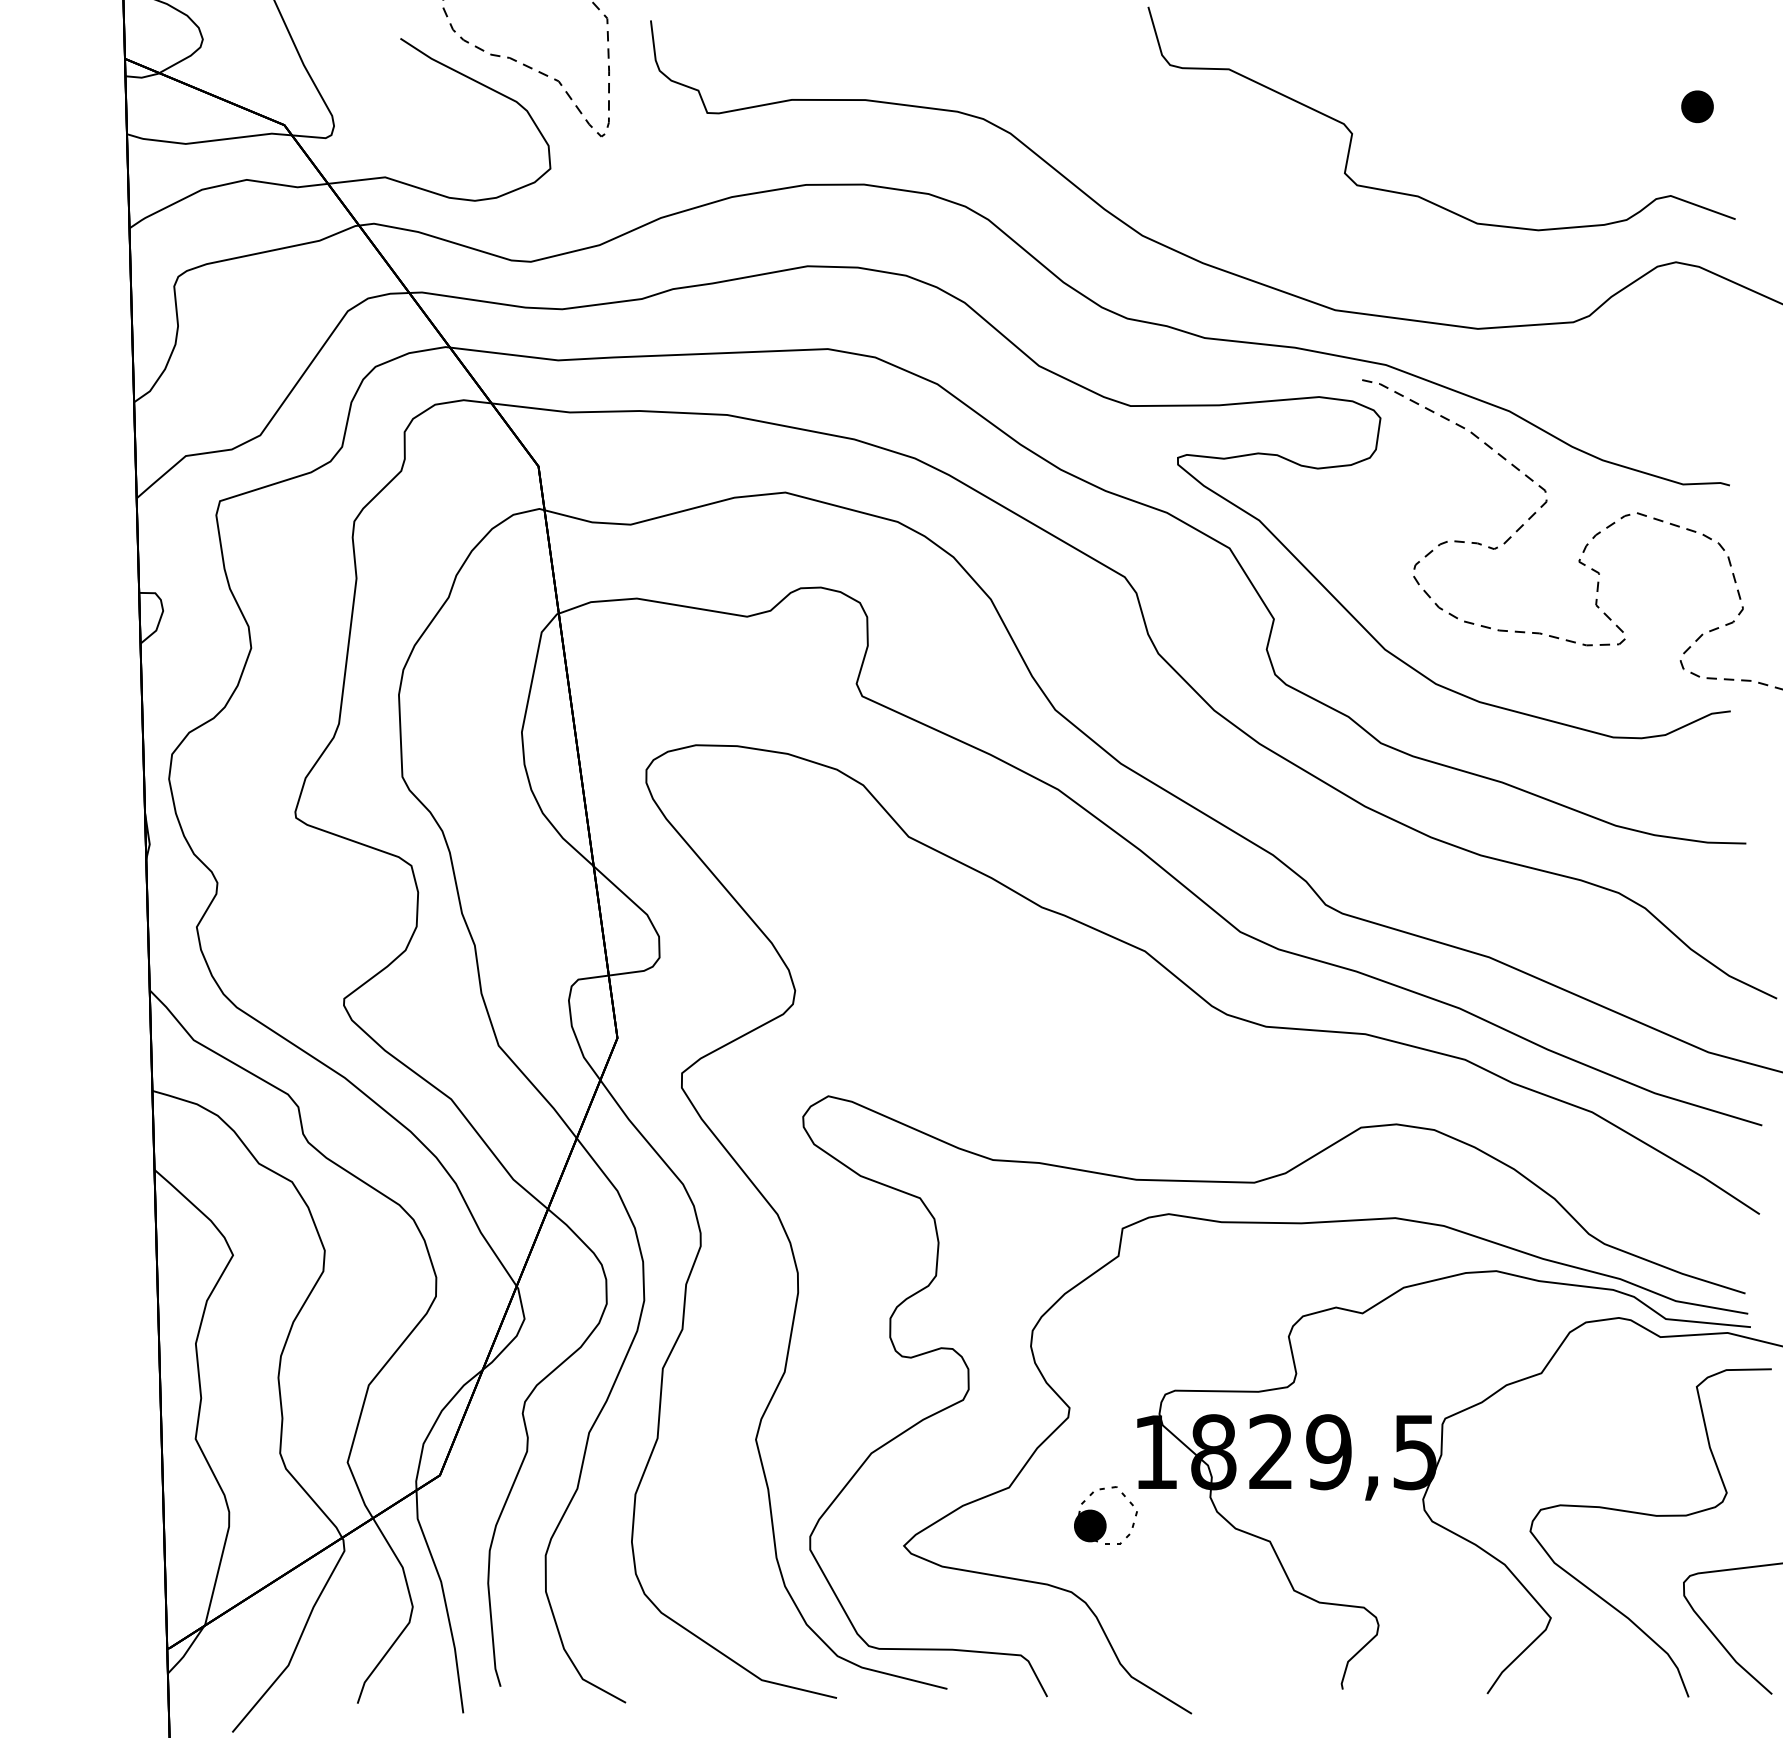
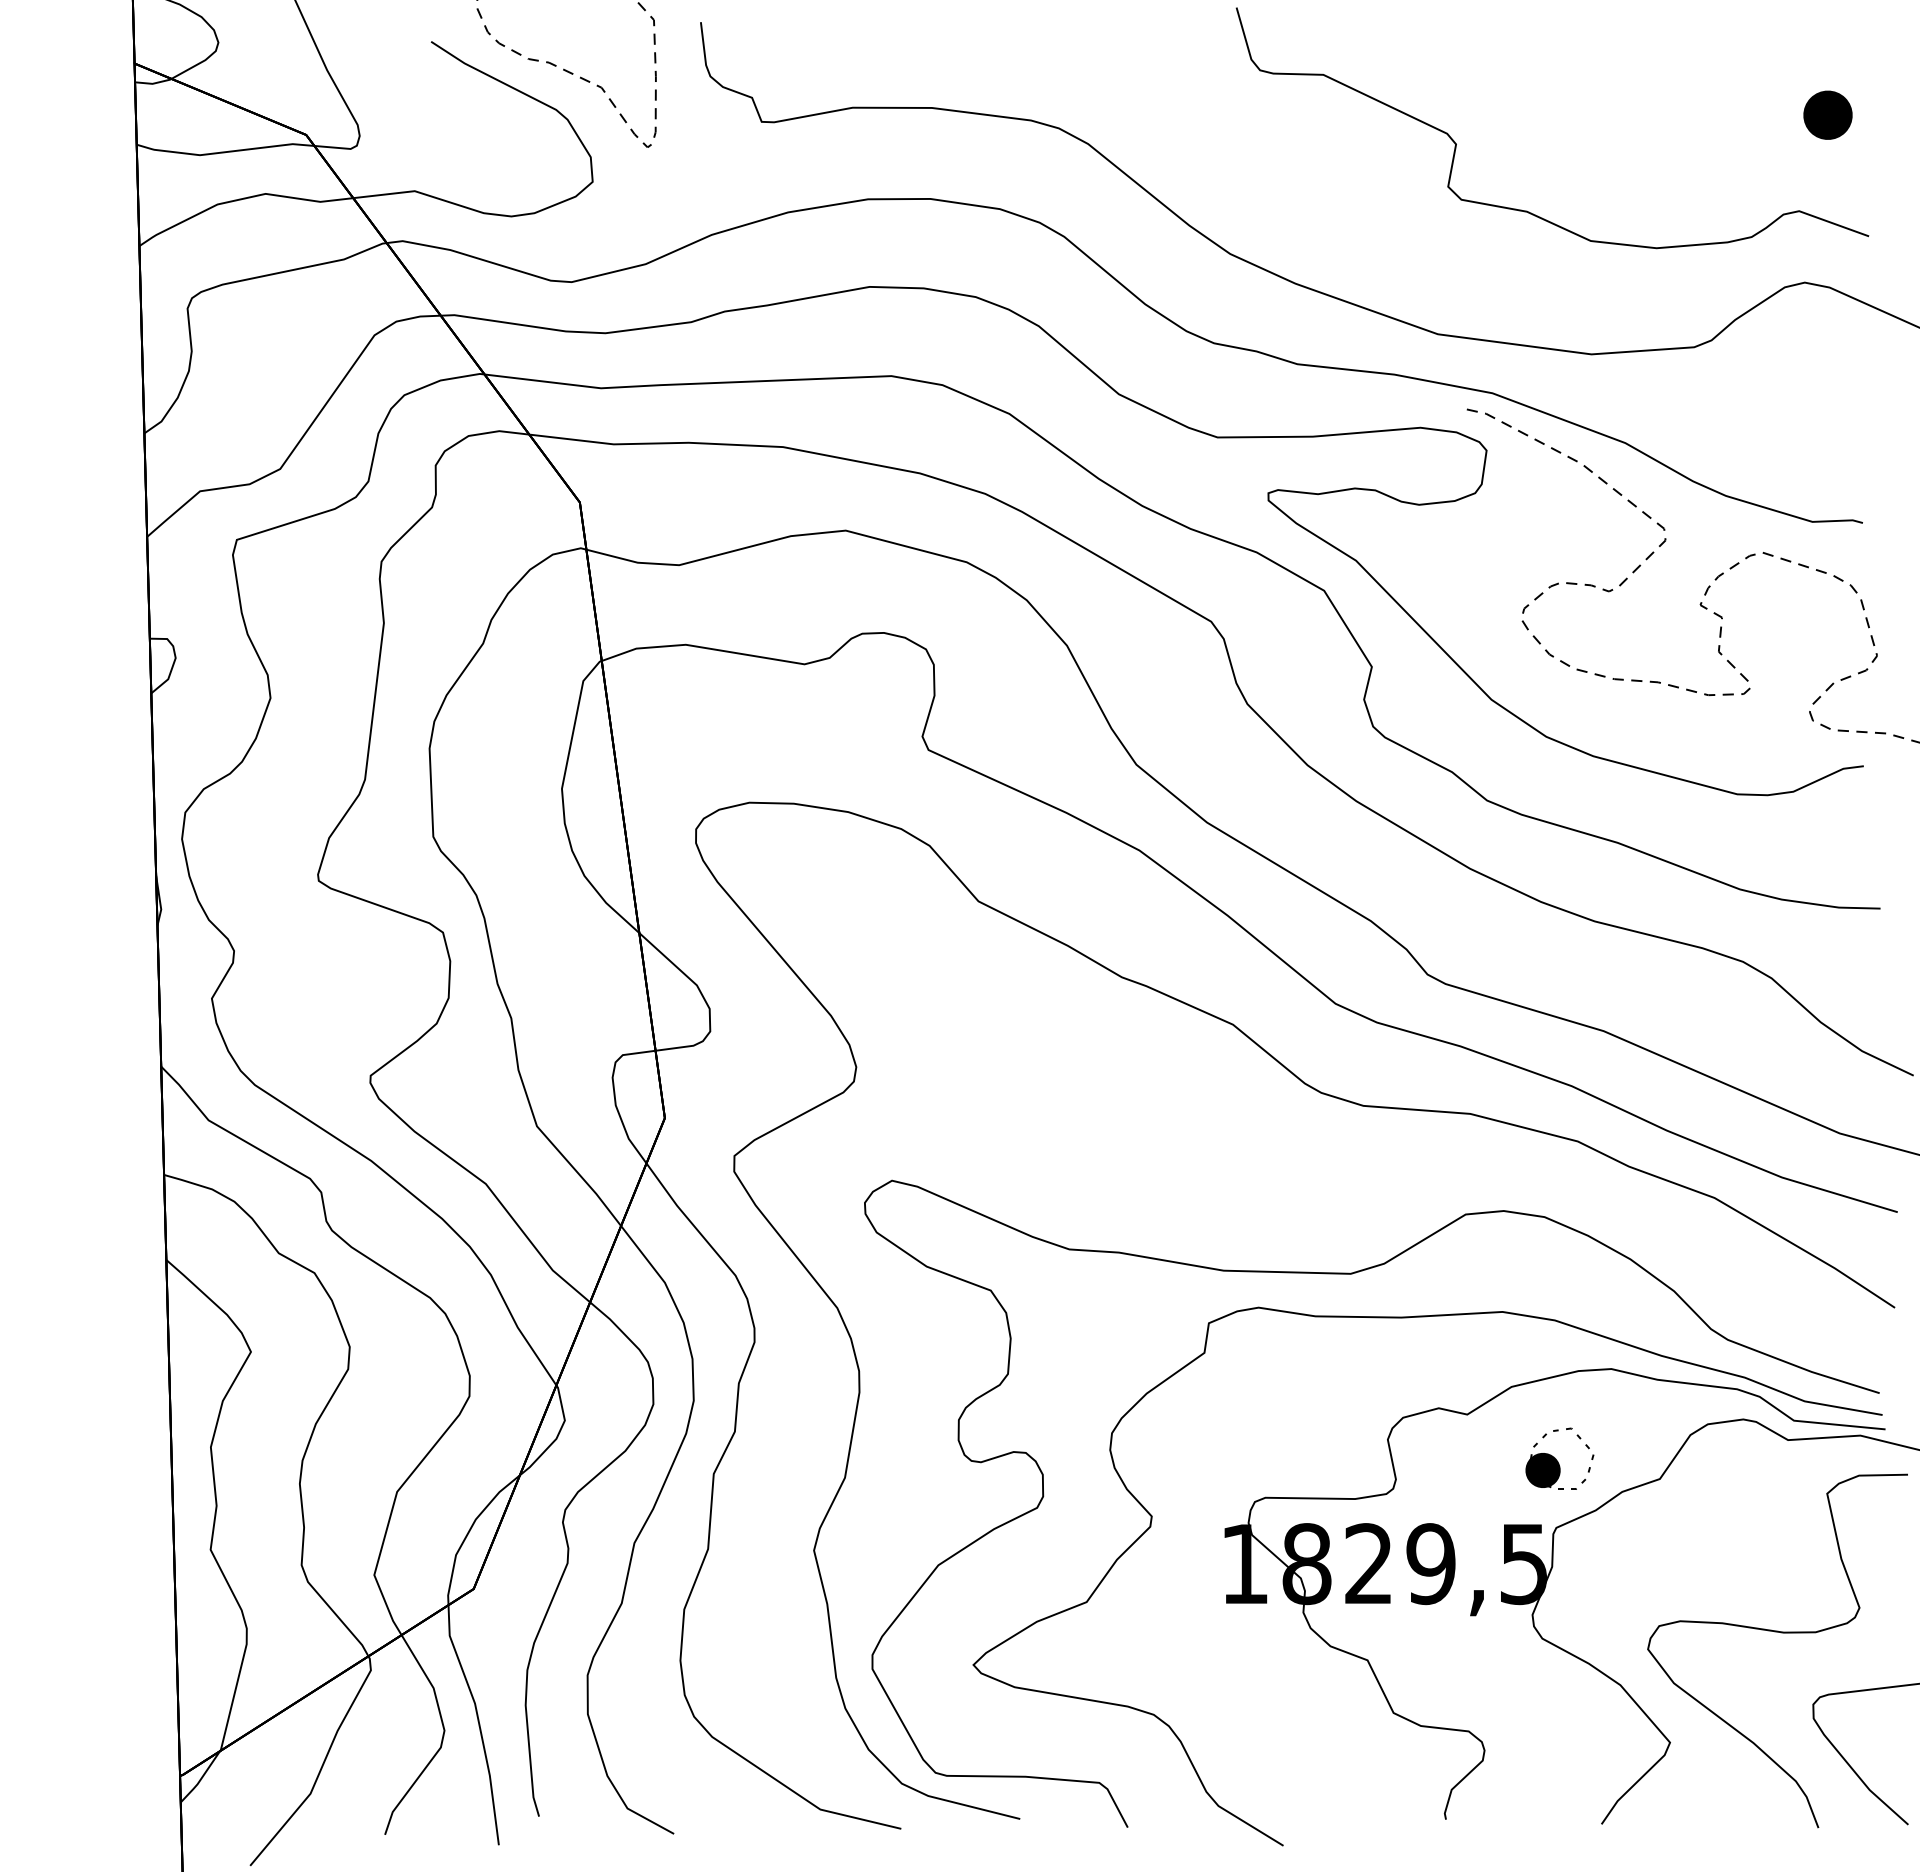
part: (1697, 106) -> (1827, 114), size x1.4
part: (1105, 1514) -> (1559, 1458), moved

